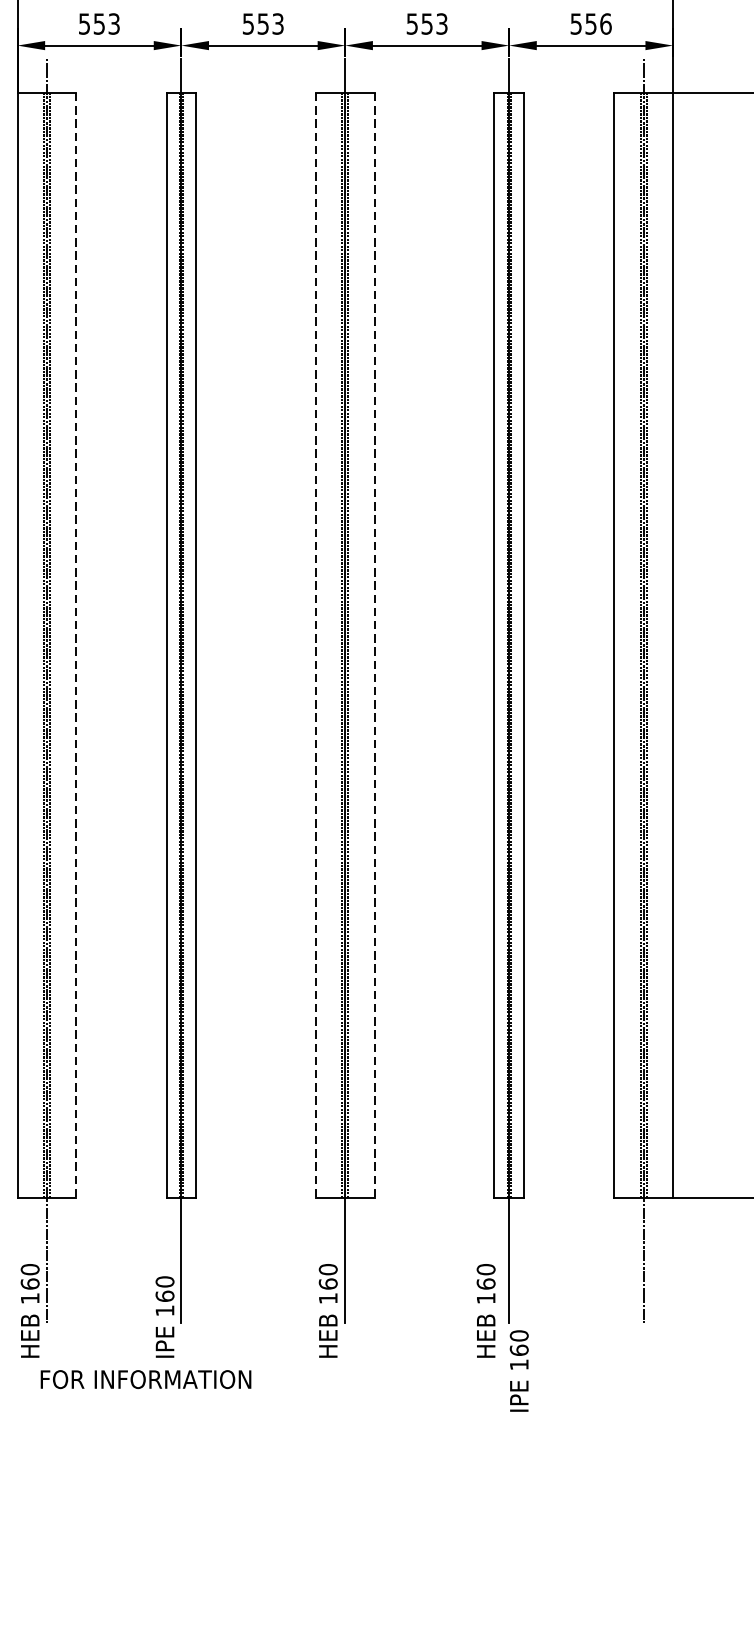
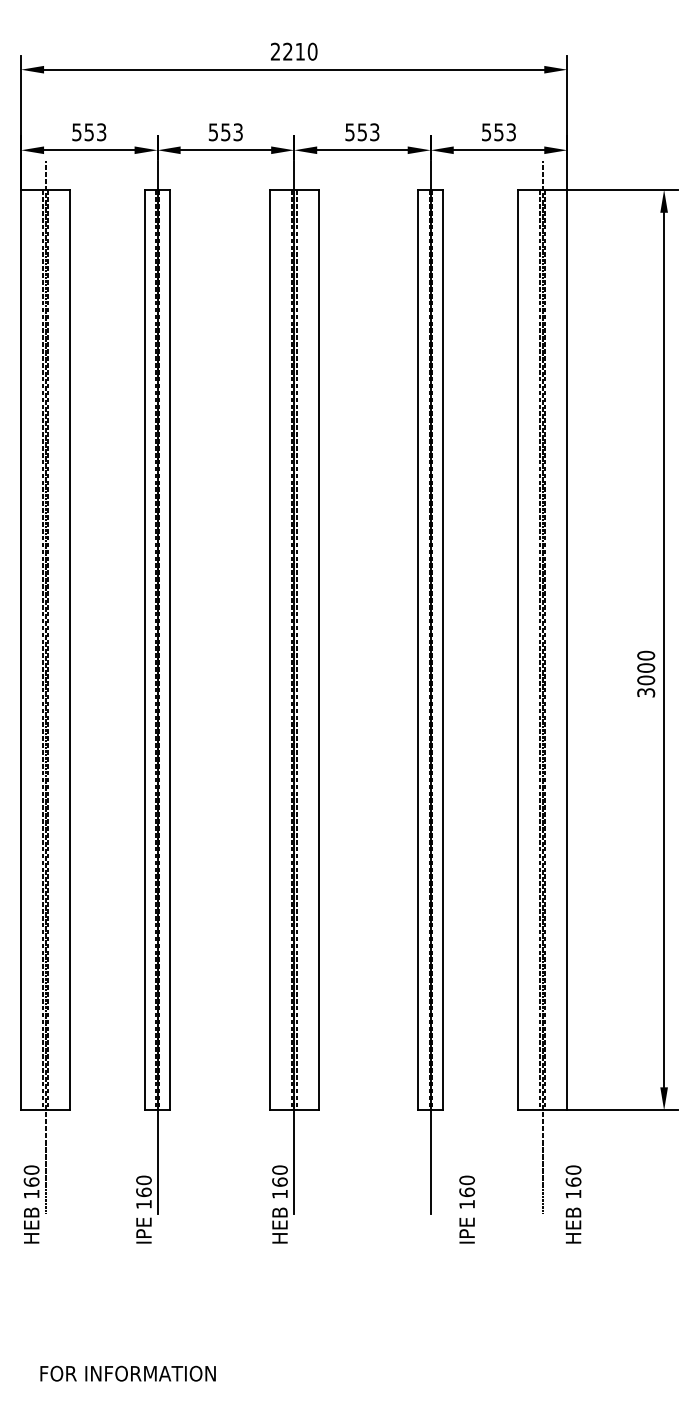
text: (606, 24) -> (511, 132), 556 -> 553
line: (76, 645) -> (70, 650), dashed -> solid
line: (315, 645) -> (269, 650), dashed -> solid
line: (374, 645) -> (318, 650), dashed -> solid
text: (486, 1310) -> (573, 1204), moved
text: (518, 1370) -> (466, 1209), moved
text: (145, 1379) -> (127, 1373), moved

